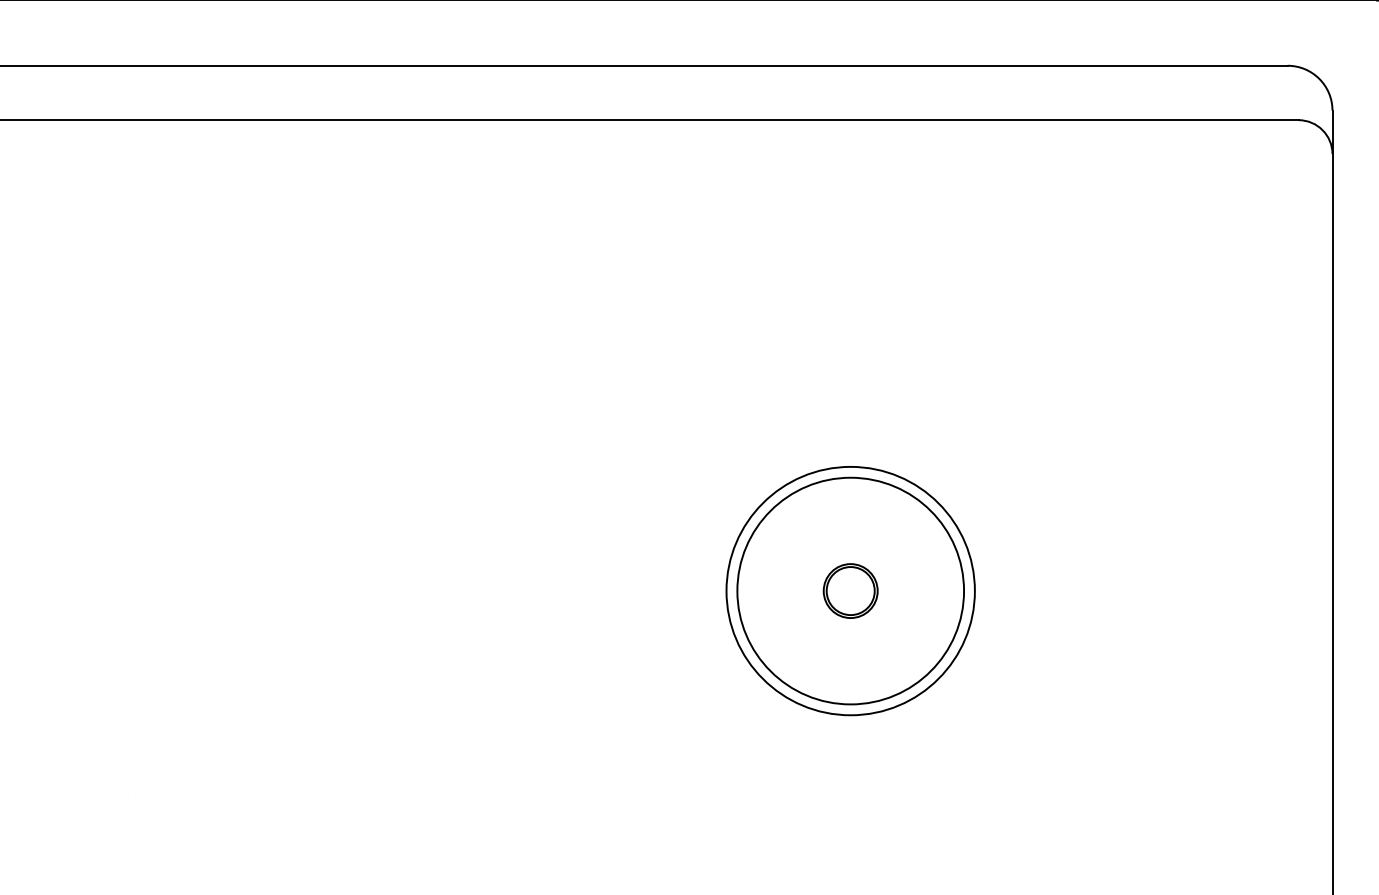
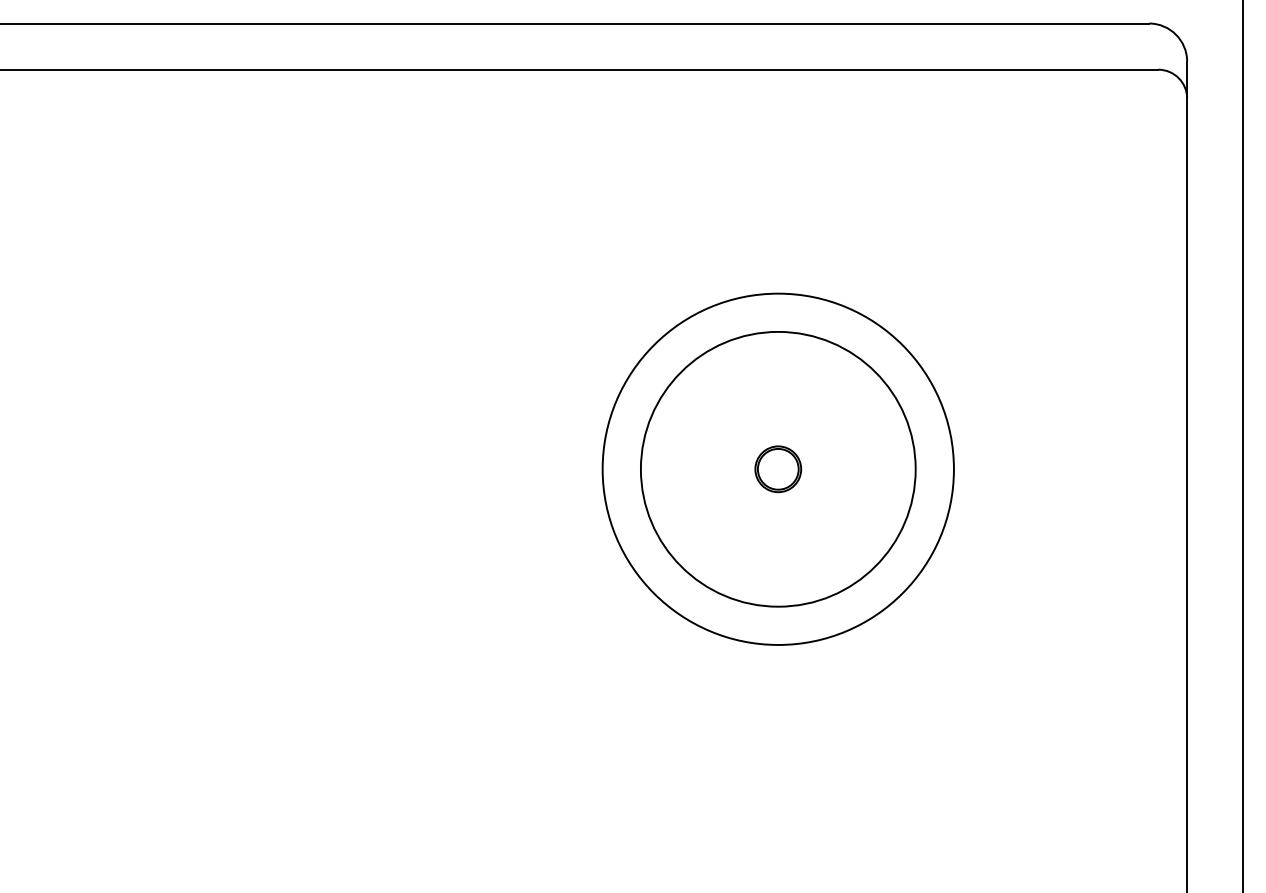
circle: (849, 590) -> (777, 468), size x1.43
circle: (849, 590) -> (777, 468), size x1.67

